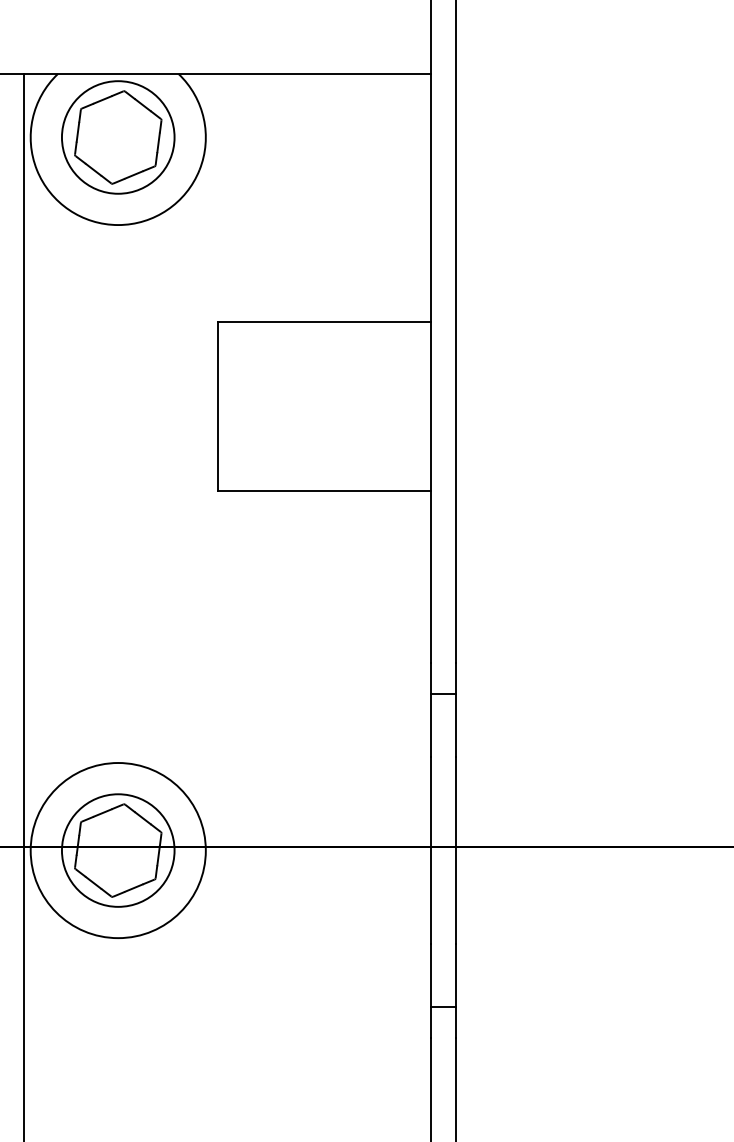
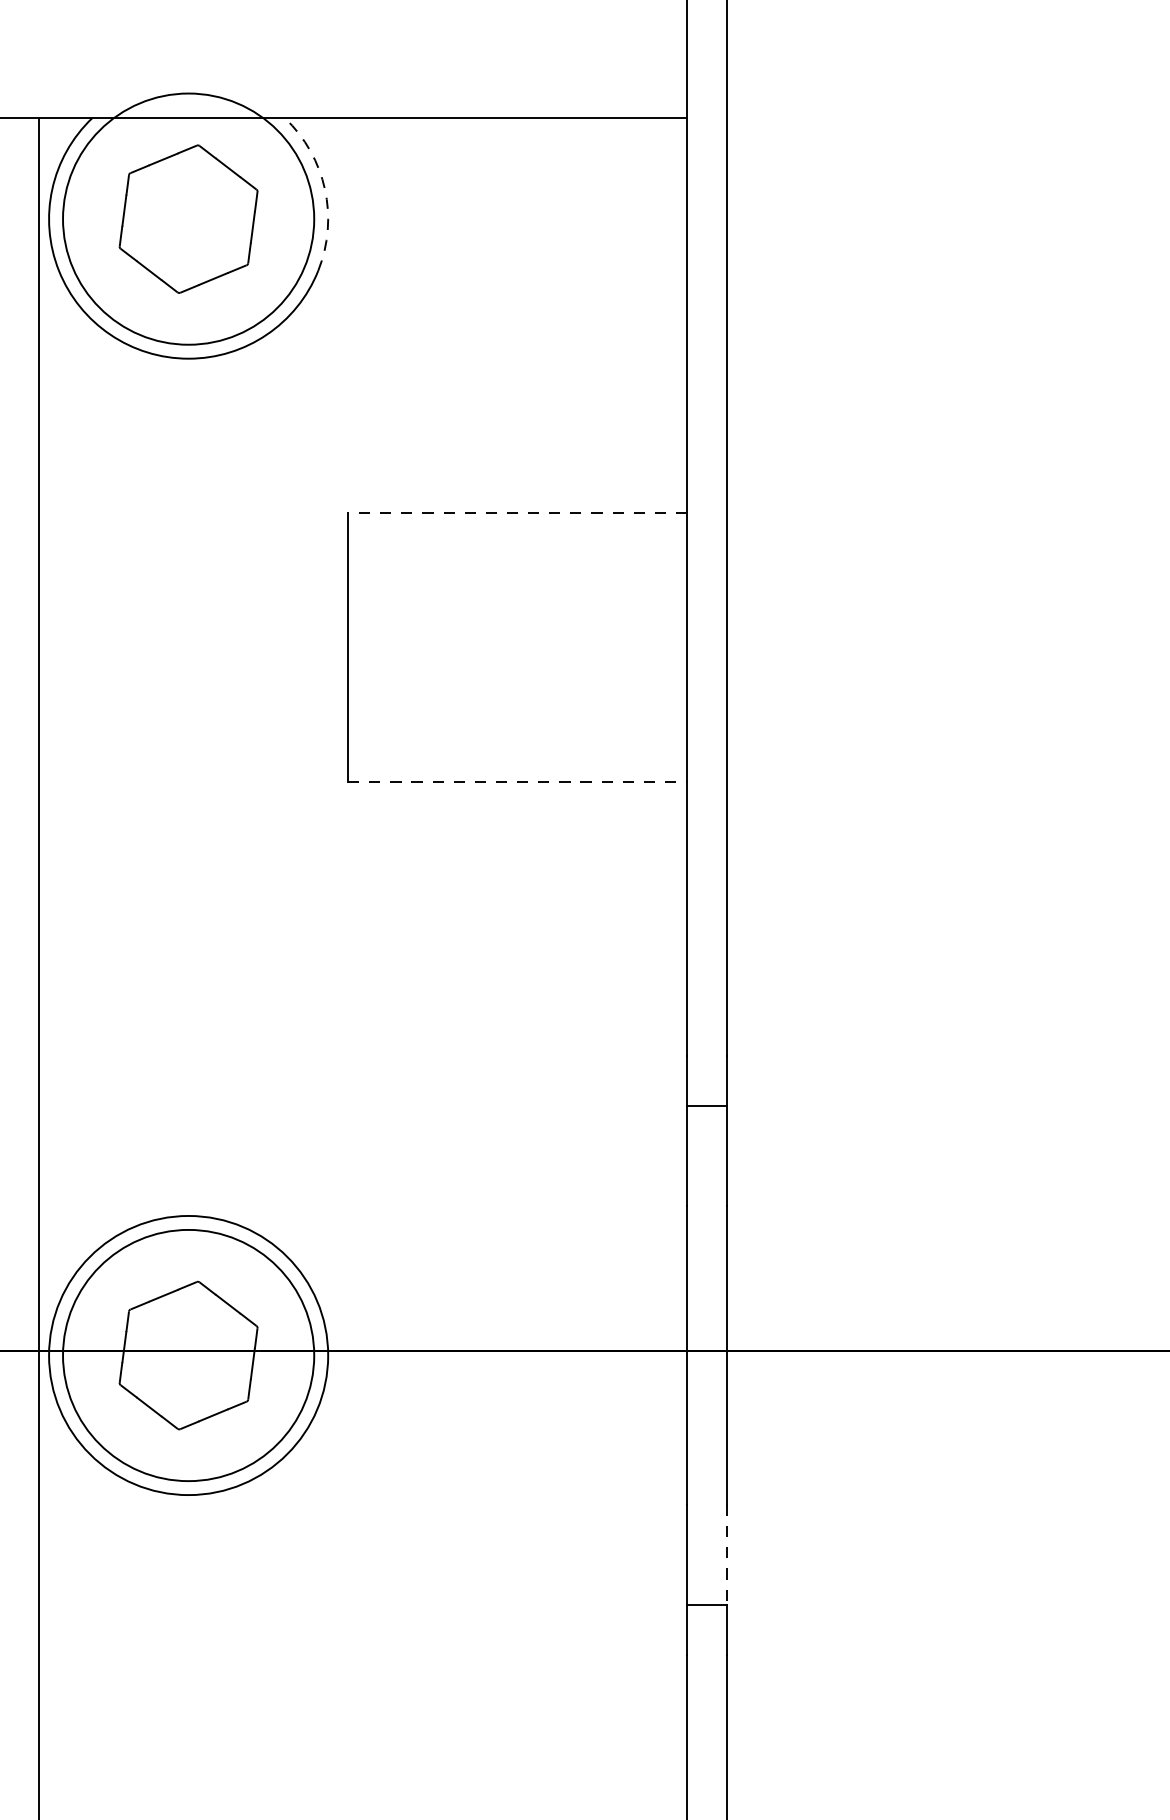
arc: (203, 118) -> (324, 188), solid -> dashed
circle: (117, 137) -> (187, 219), size x1.4
line: (324, 322) -> (517, 513), solid -> dashed
line: (325, 490) -> (518, 781), solid -> dashed
circle: (117, 850) -> (187, 1355), size x1.4
line: (456, 976) -> (727, 1556), solid -> dashed

